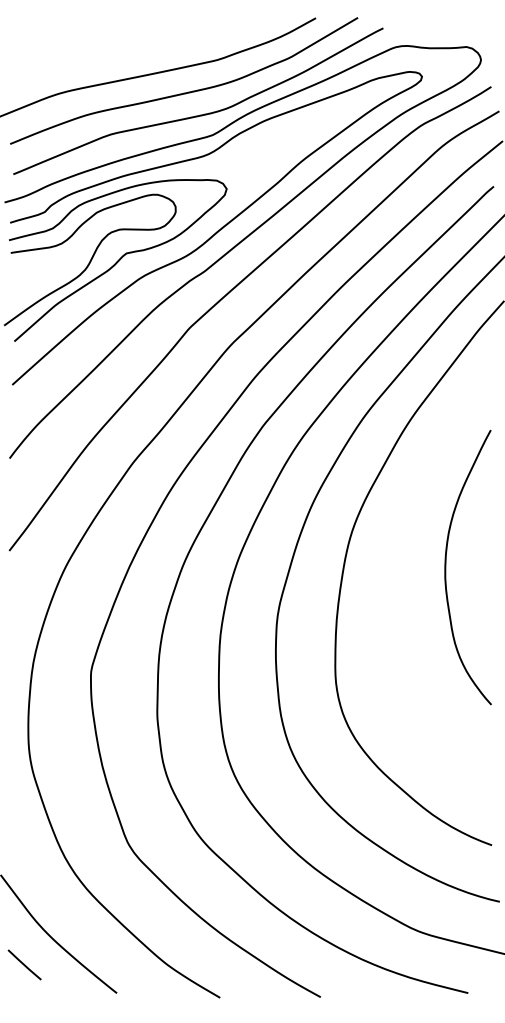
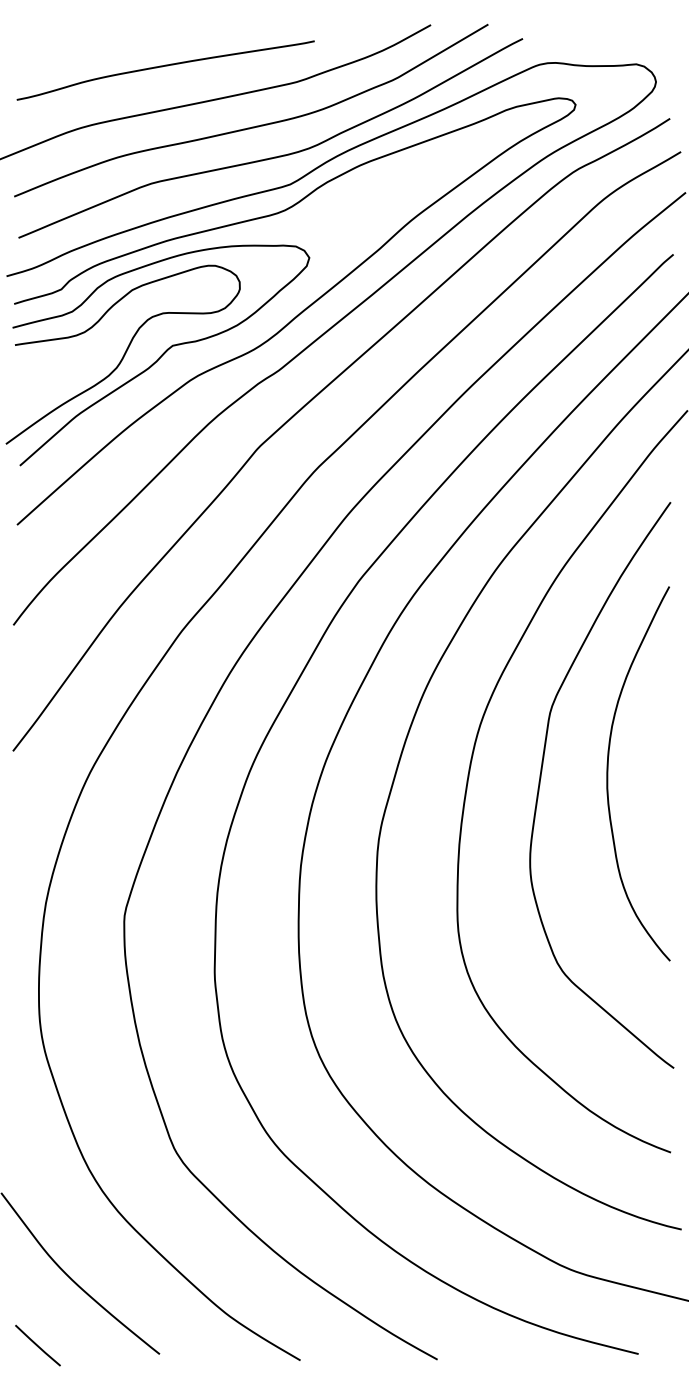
curve: (121, 48) -> (165, 66), added
curve: (397, 570) -> (541, 778), added
line: (24, 964) -> (37, 1345), moved

